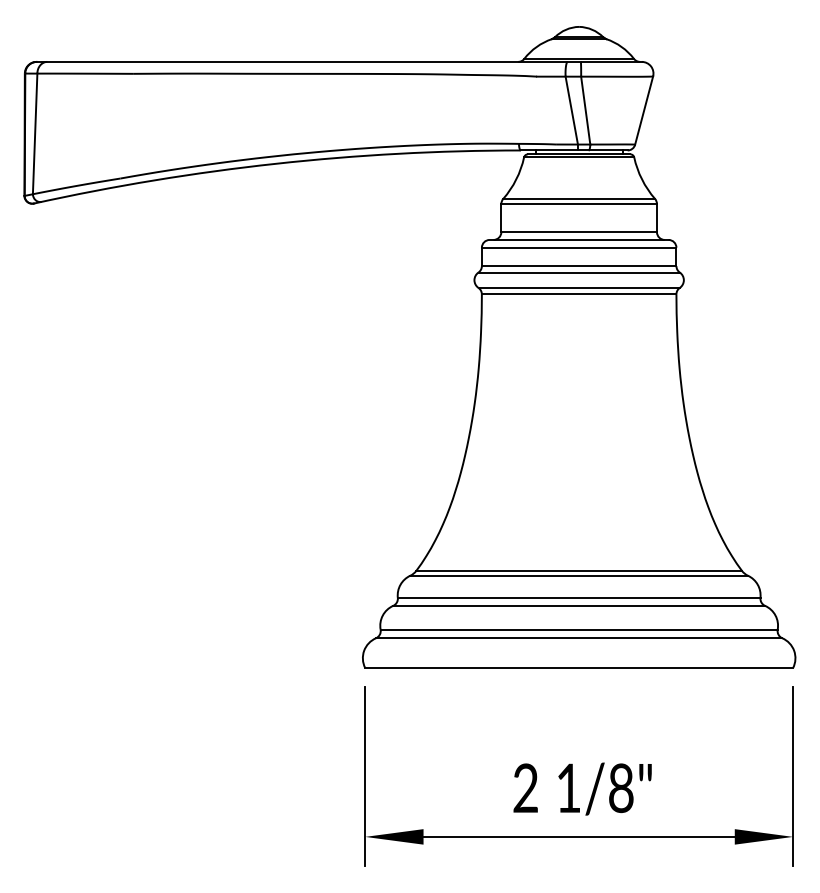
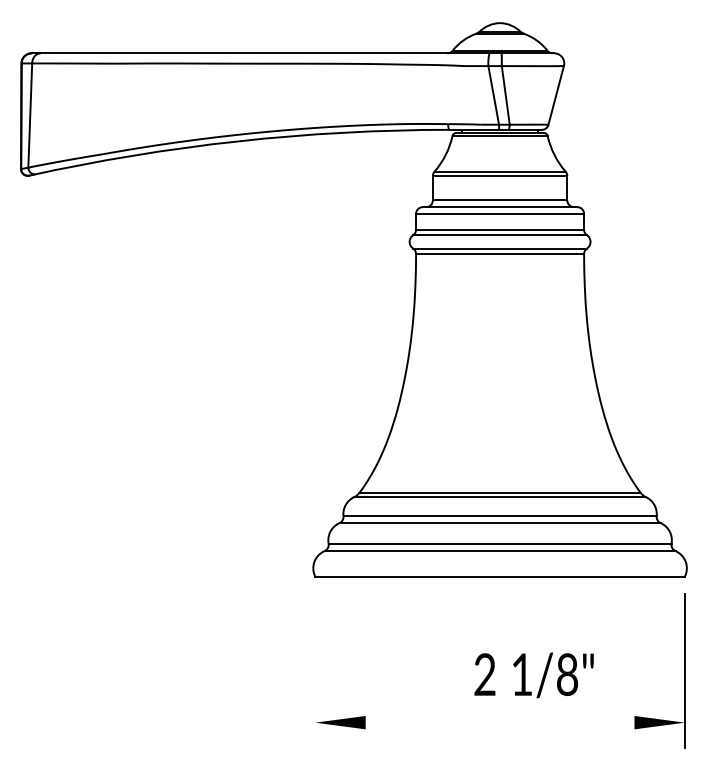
line: (365, 776) -> (315, 670), removed
text: (581, 789) -> (533, 675), moved
line: (578, 836) -> (499, 722), removed

